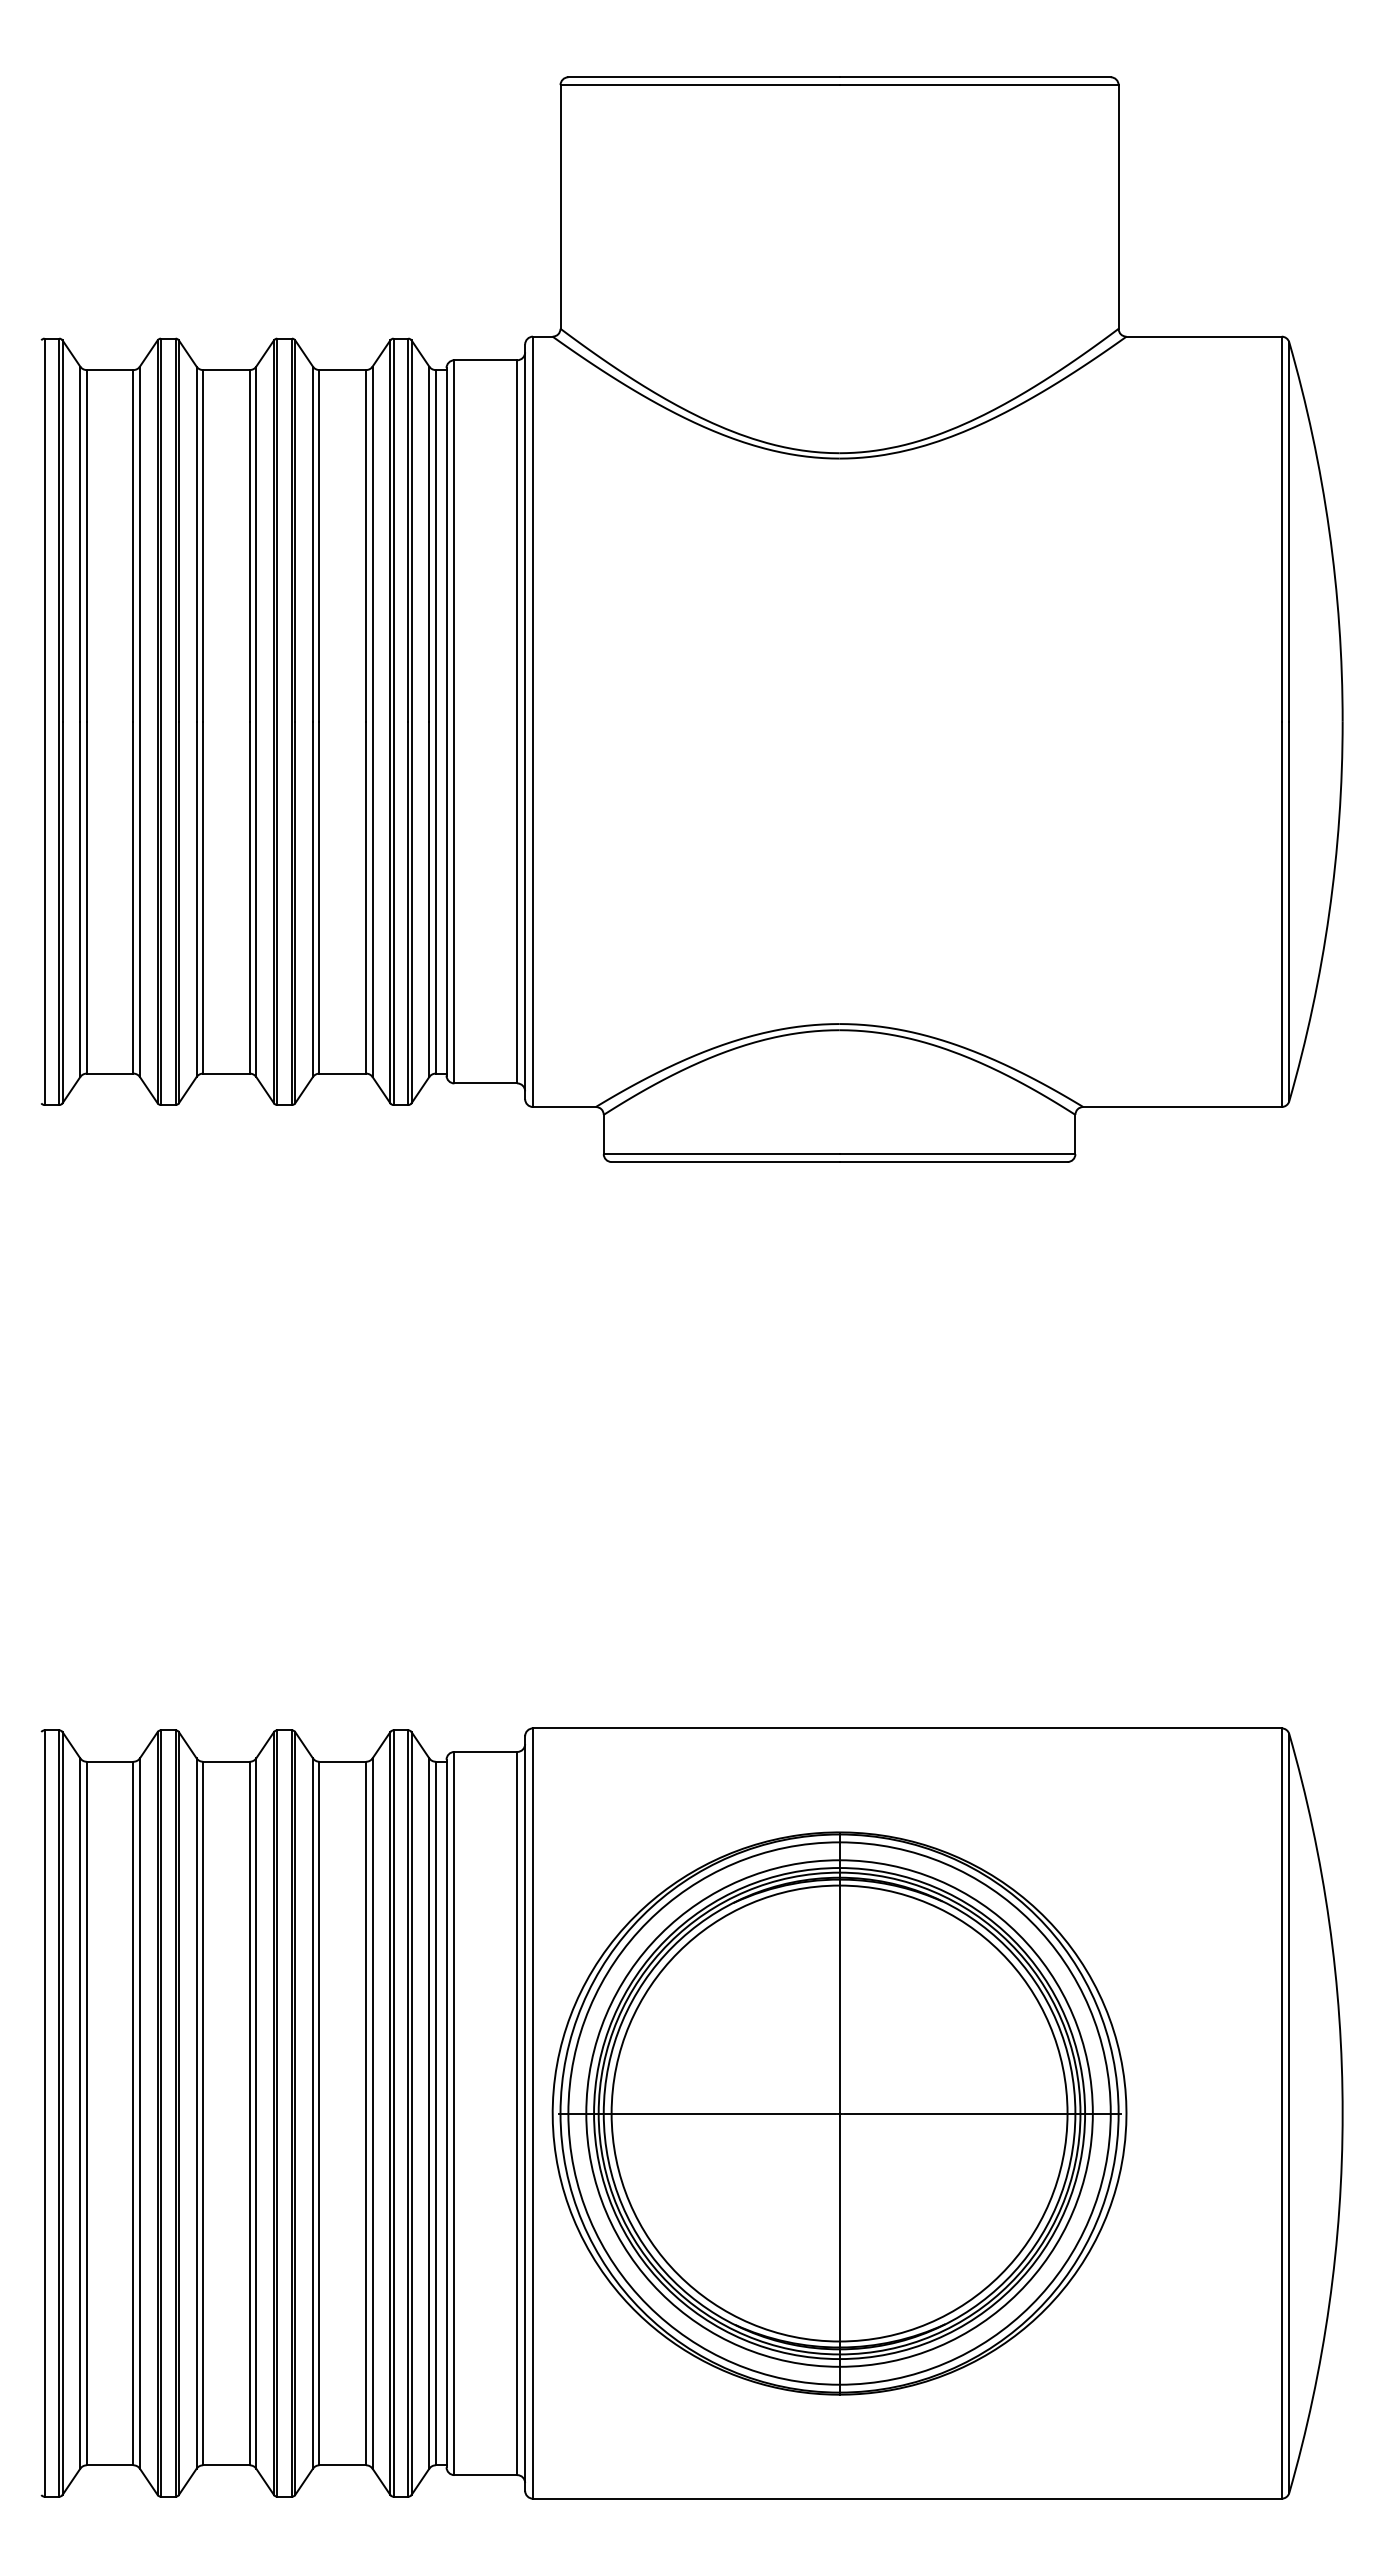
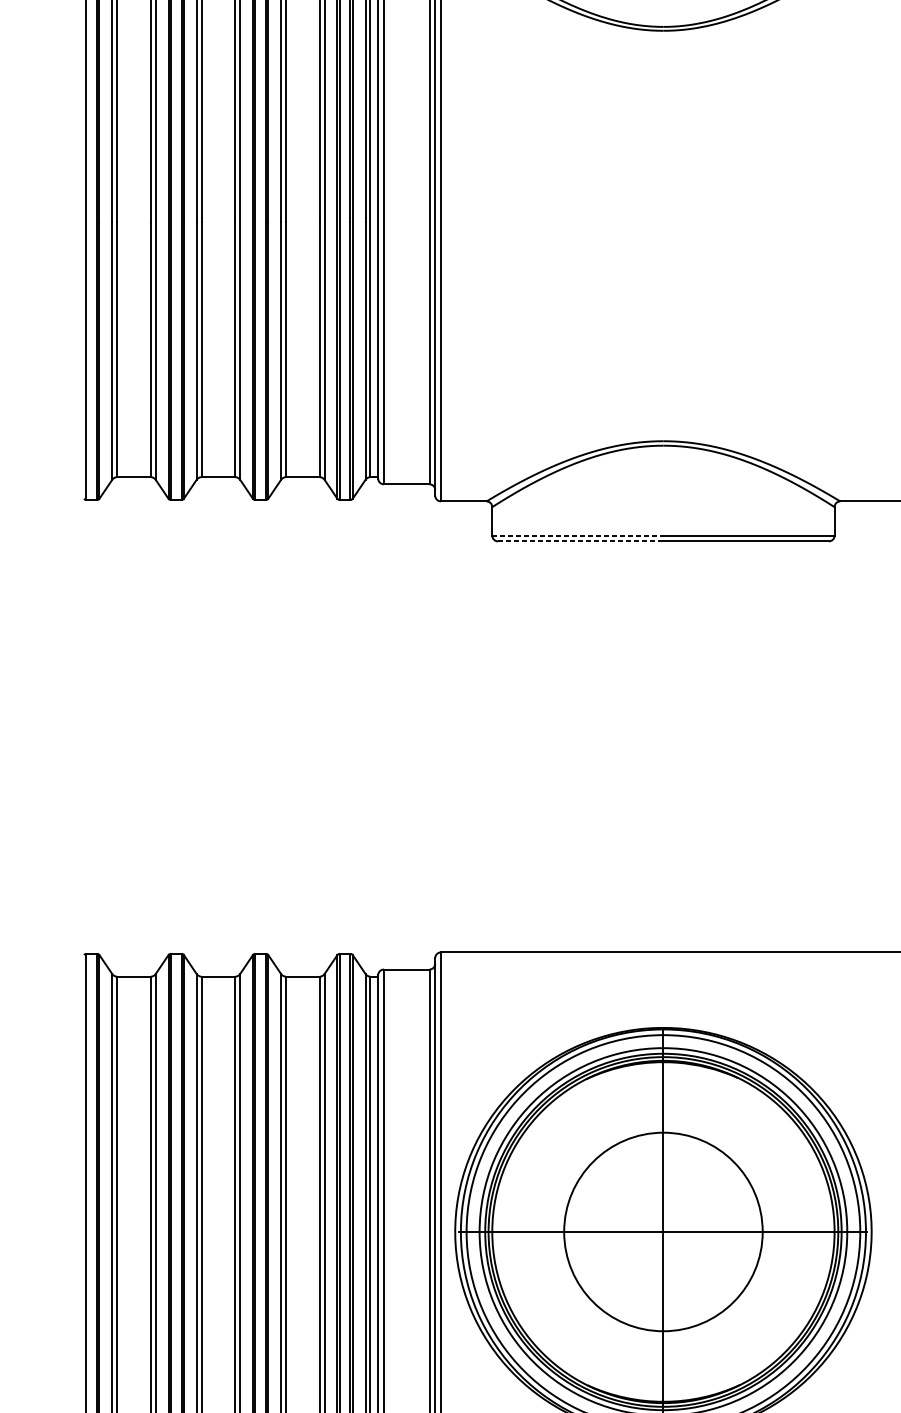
line: (721, 1154) -> (577, 535), solid -> dashed
line: (725, 1162) -> (580, 541), solid -> dashed
circle: (839, 2113) -> (663, 1231), size x0.6

